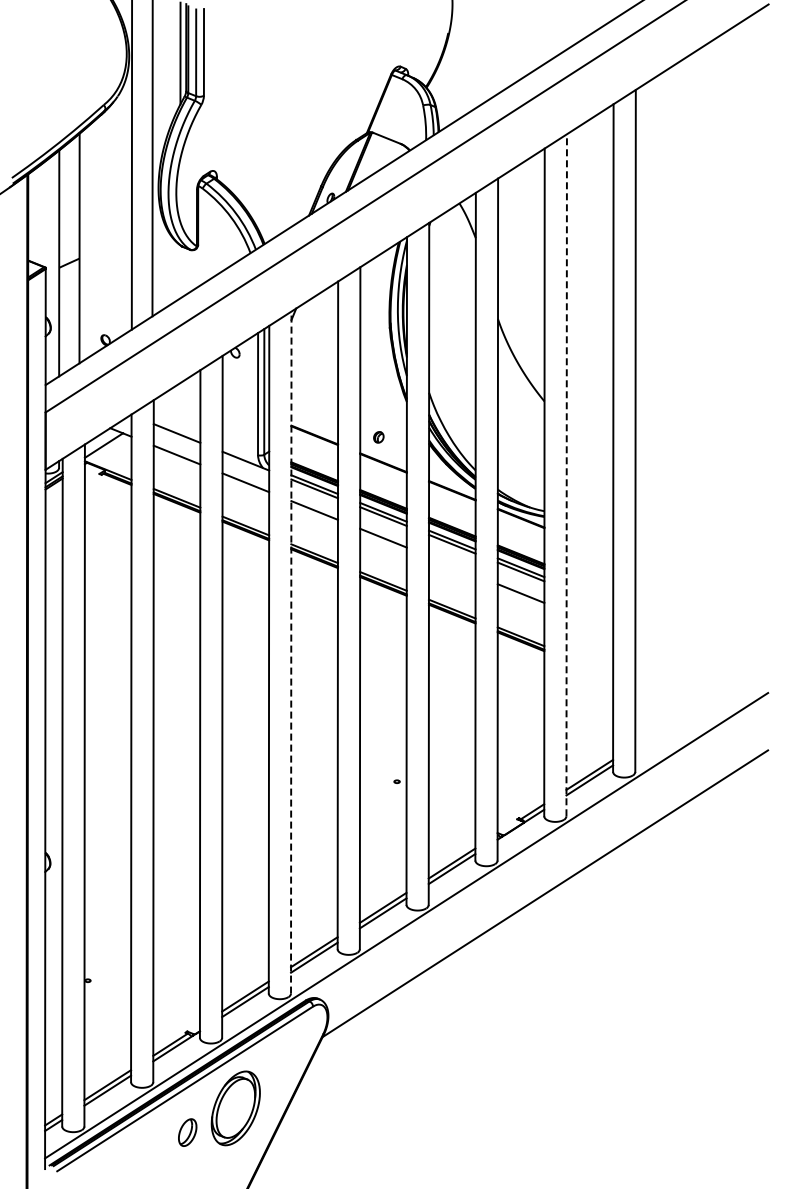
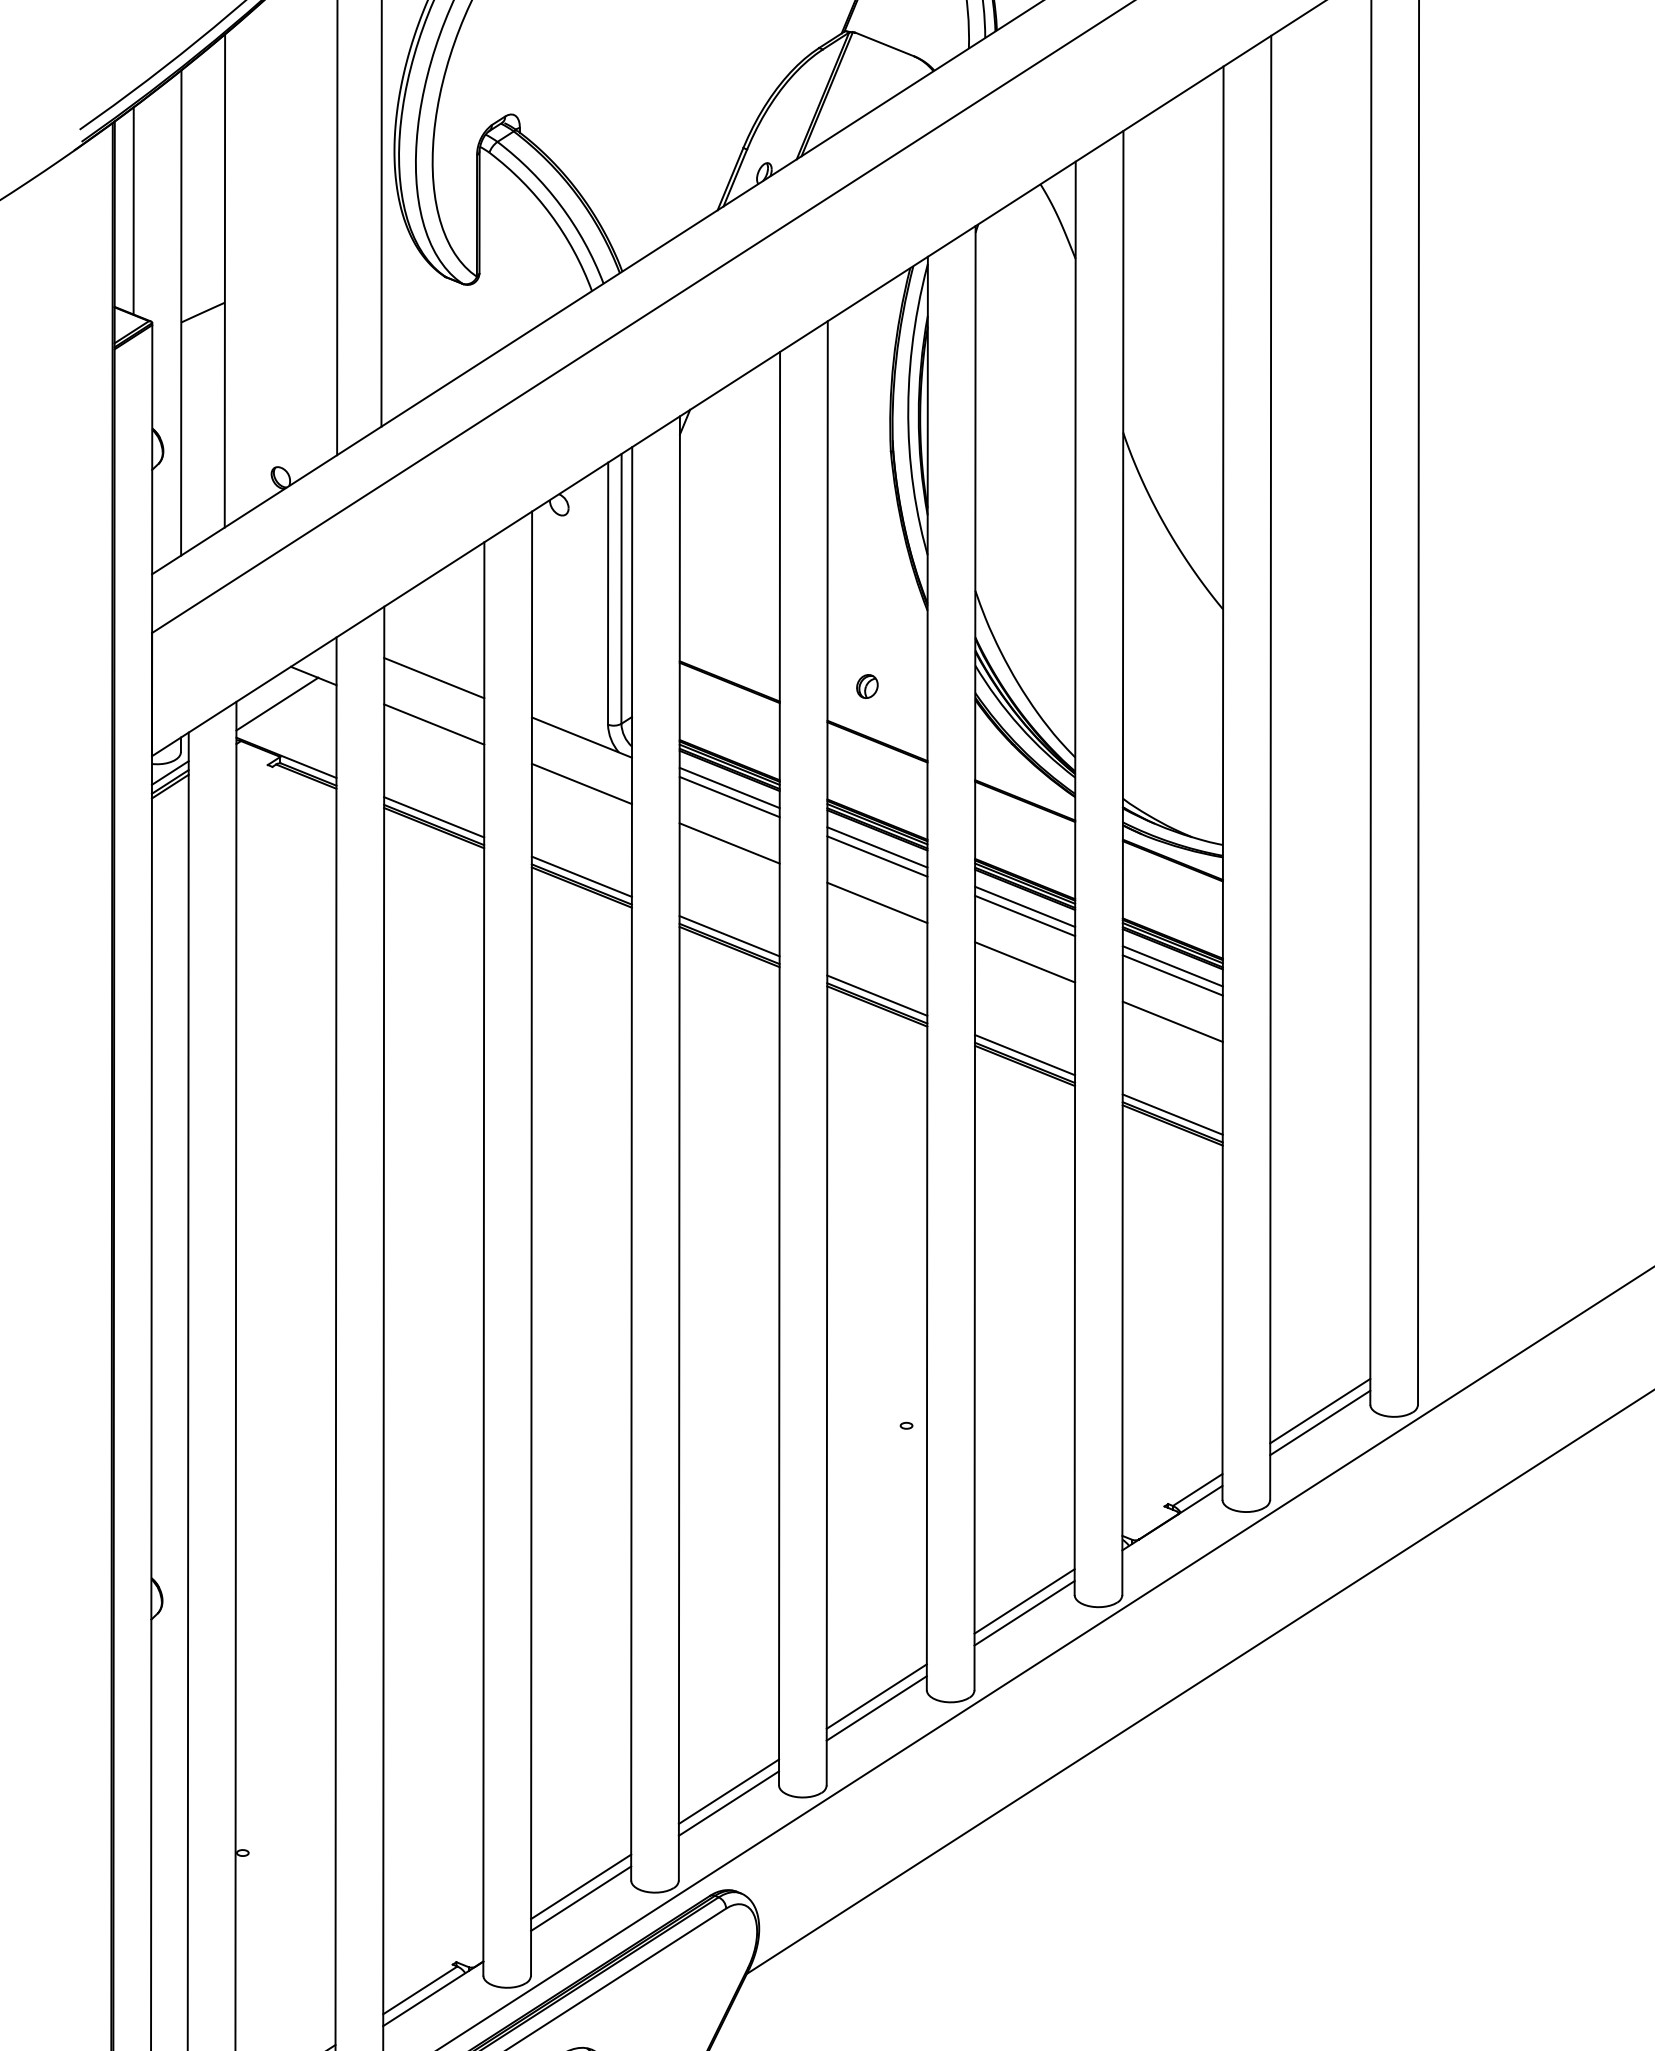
line: (37, 215) -> (134, 210), added
line: (566, 474) -> (1270, 766), dashed -> solid
line: (451, 565) -> (1023, 961), added
line: (291, 652) -> (679, 1148), dashed -> solid

